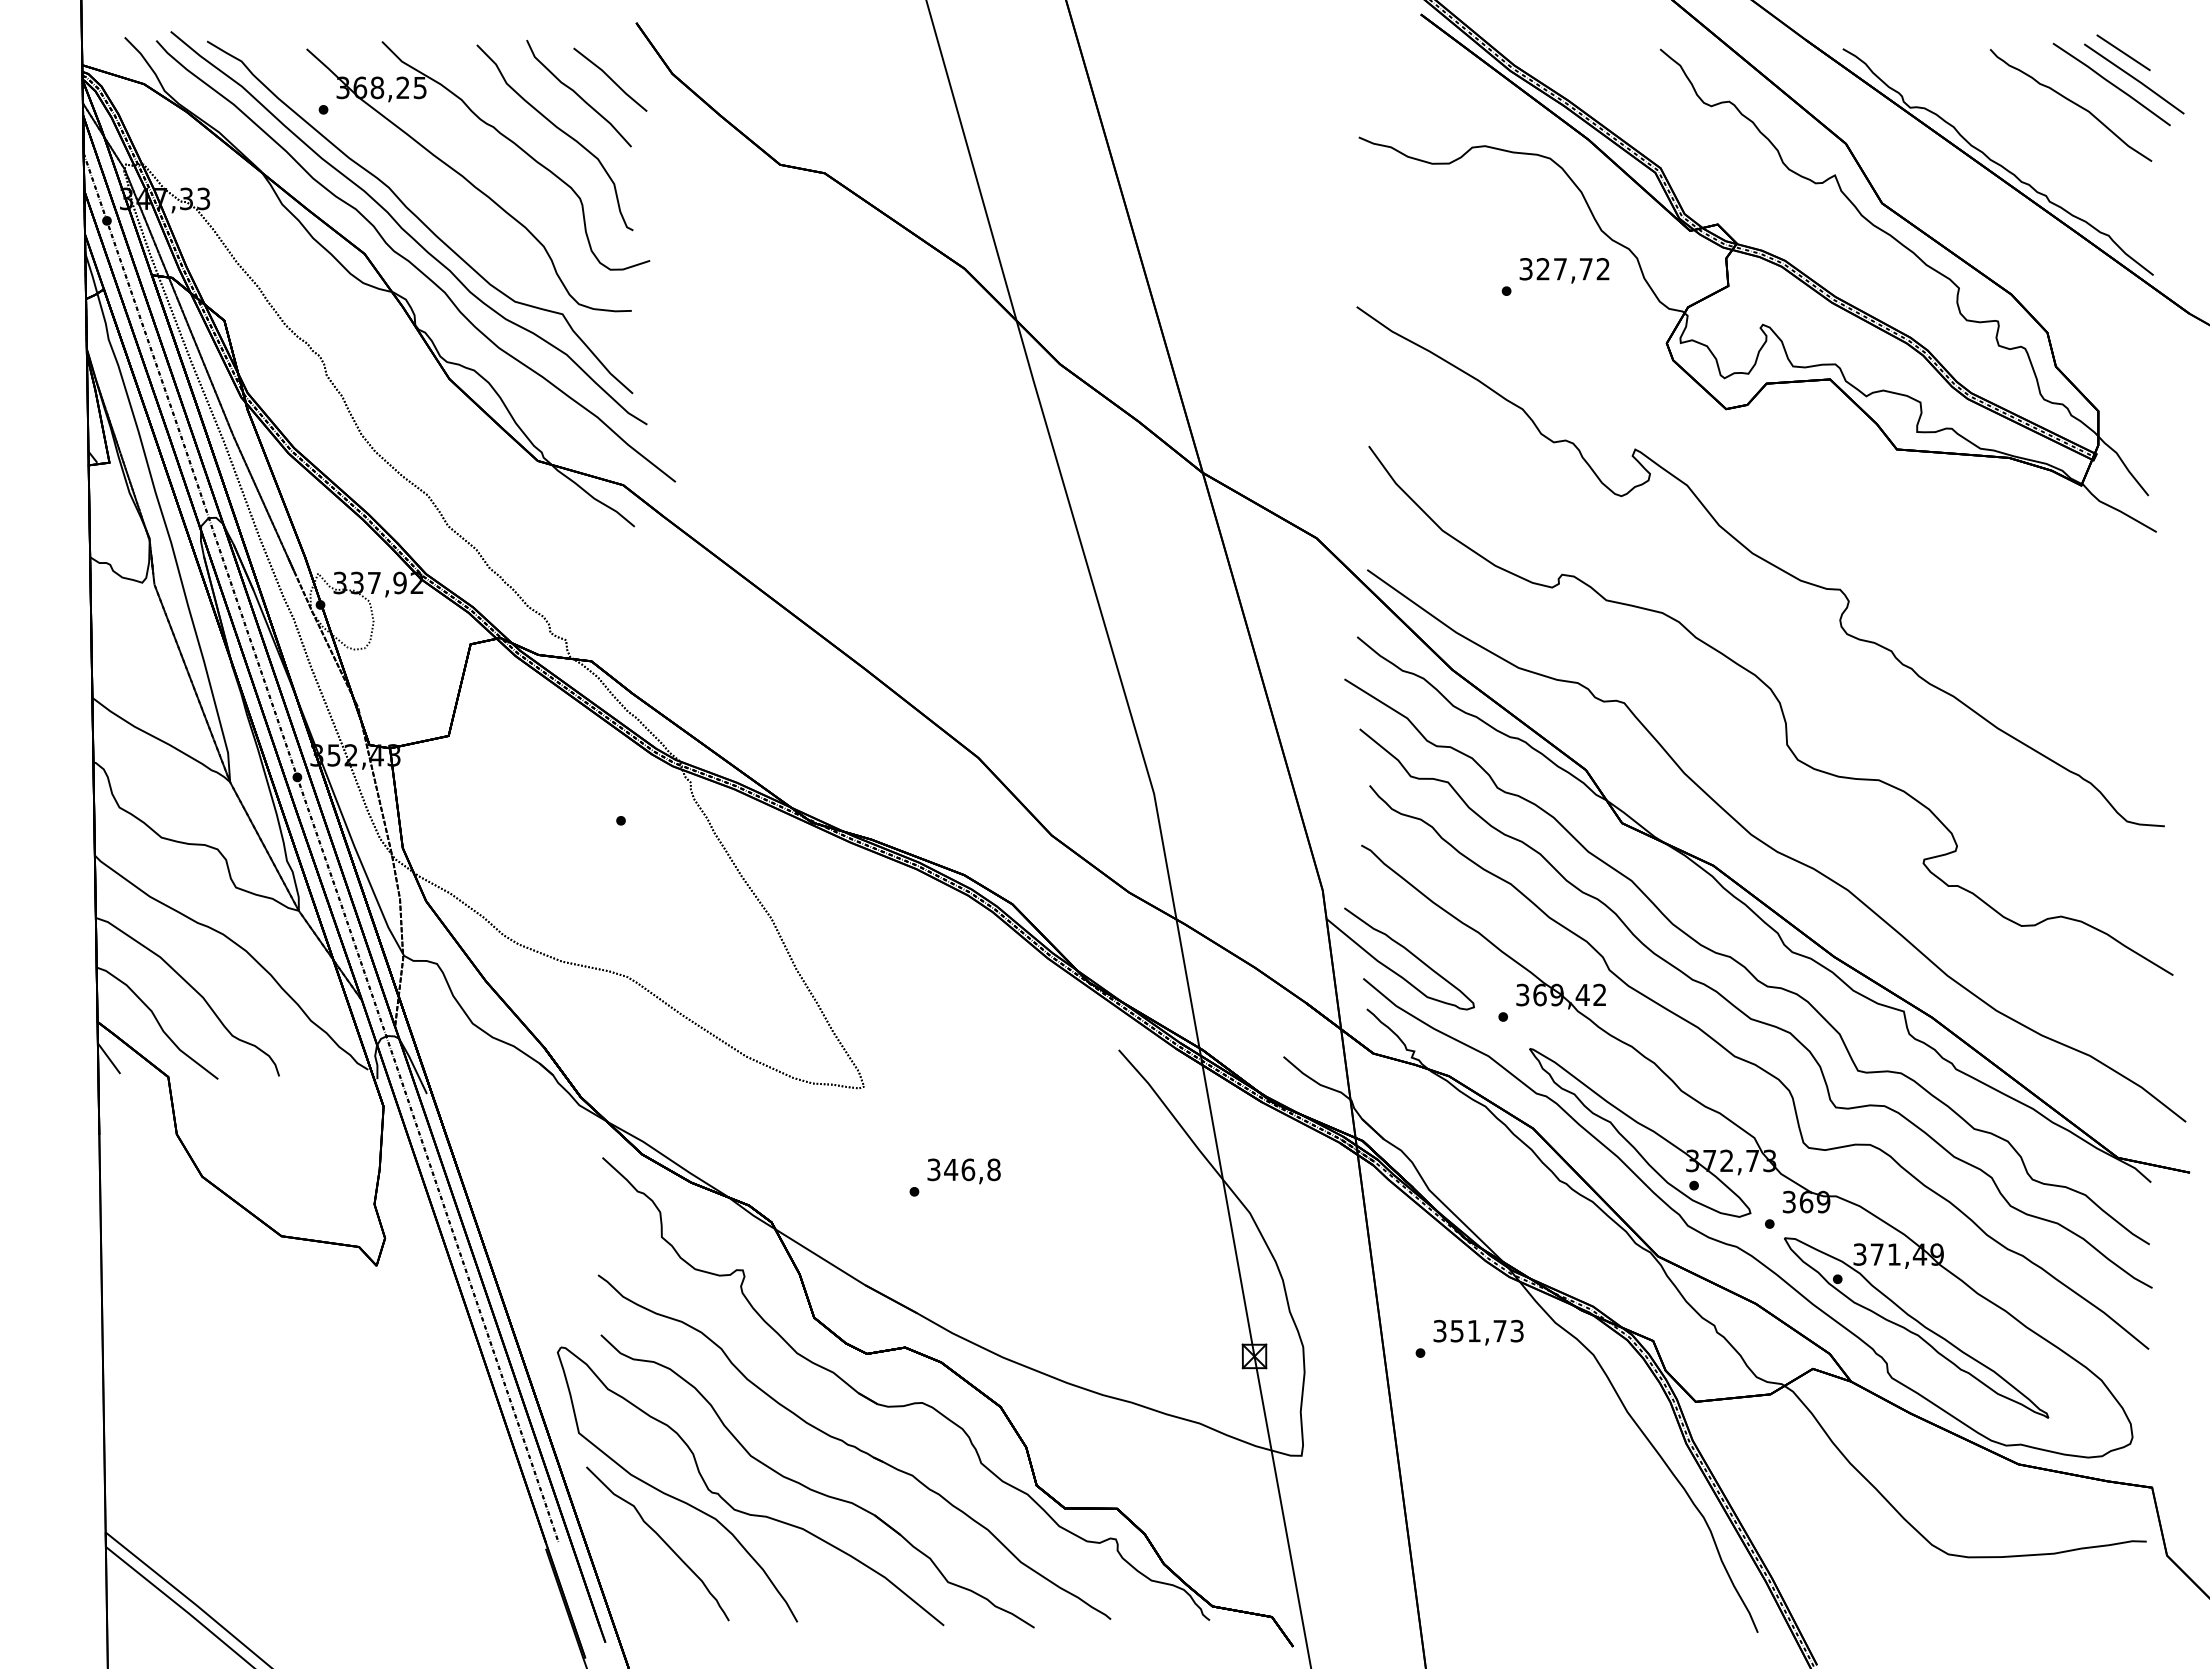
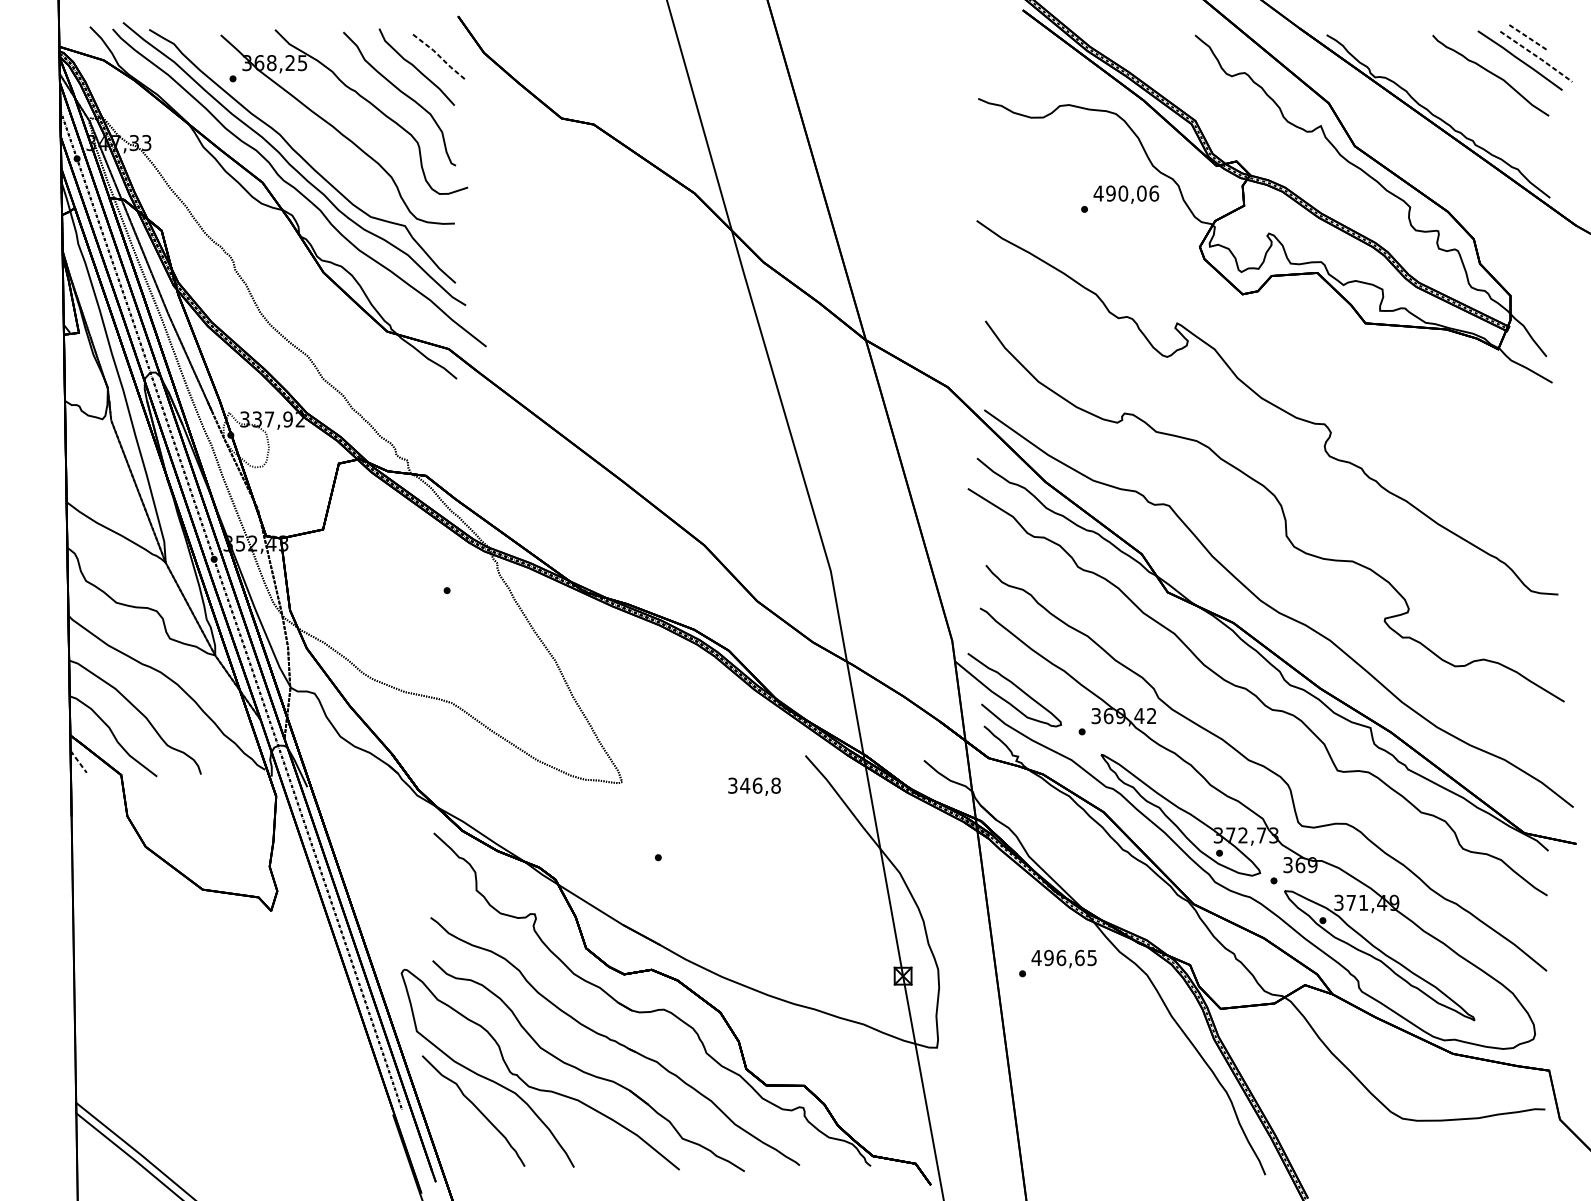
line: (2124, 53) -> (1529, 38), solid -> dashed
line: (2134, 78) -> (1536, 56), solid -> dashed
line: (611, 79) -> (440, 57), solid -> dashed
text: (1564, 269) -> (1126, 193), 327,72 -> 490,06
curve: (1748, 1015) -> (1258, 730), removed
line: (109, 1058) -> (78, 761), solid -> dashed
text: (963, 1171) -> (754, 786), moved
text: (1477, 1330) -> (1063, 957), 351,73 -> 496,65

